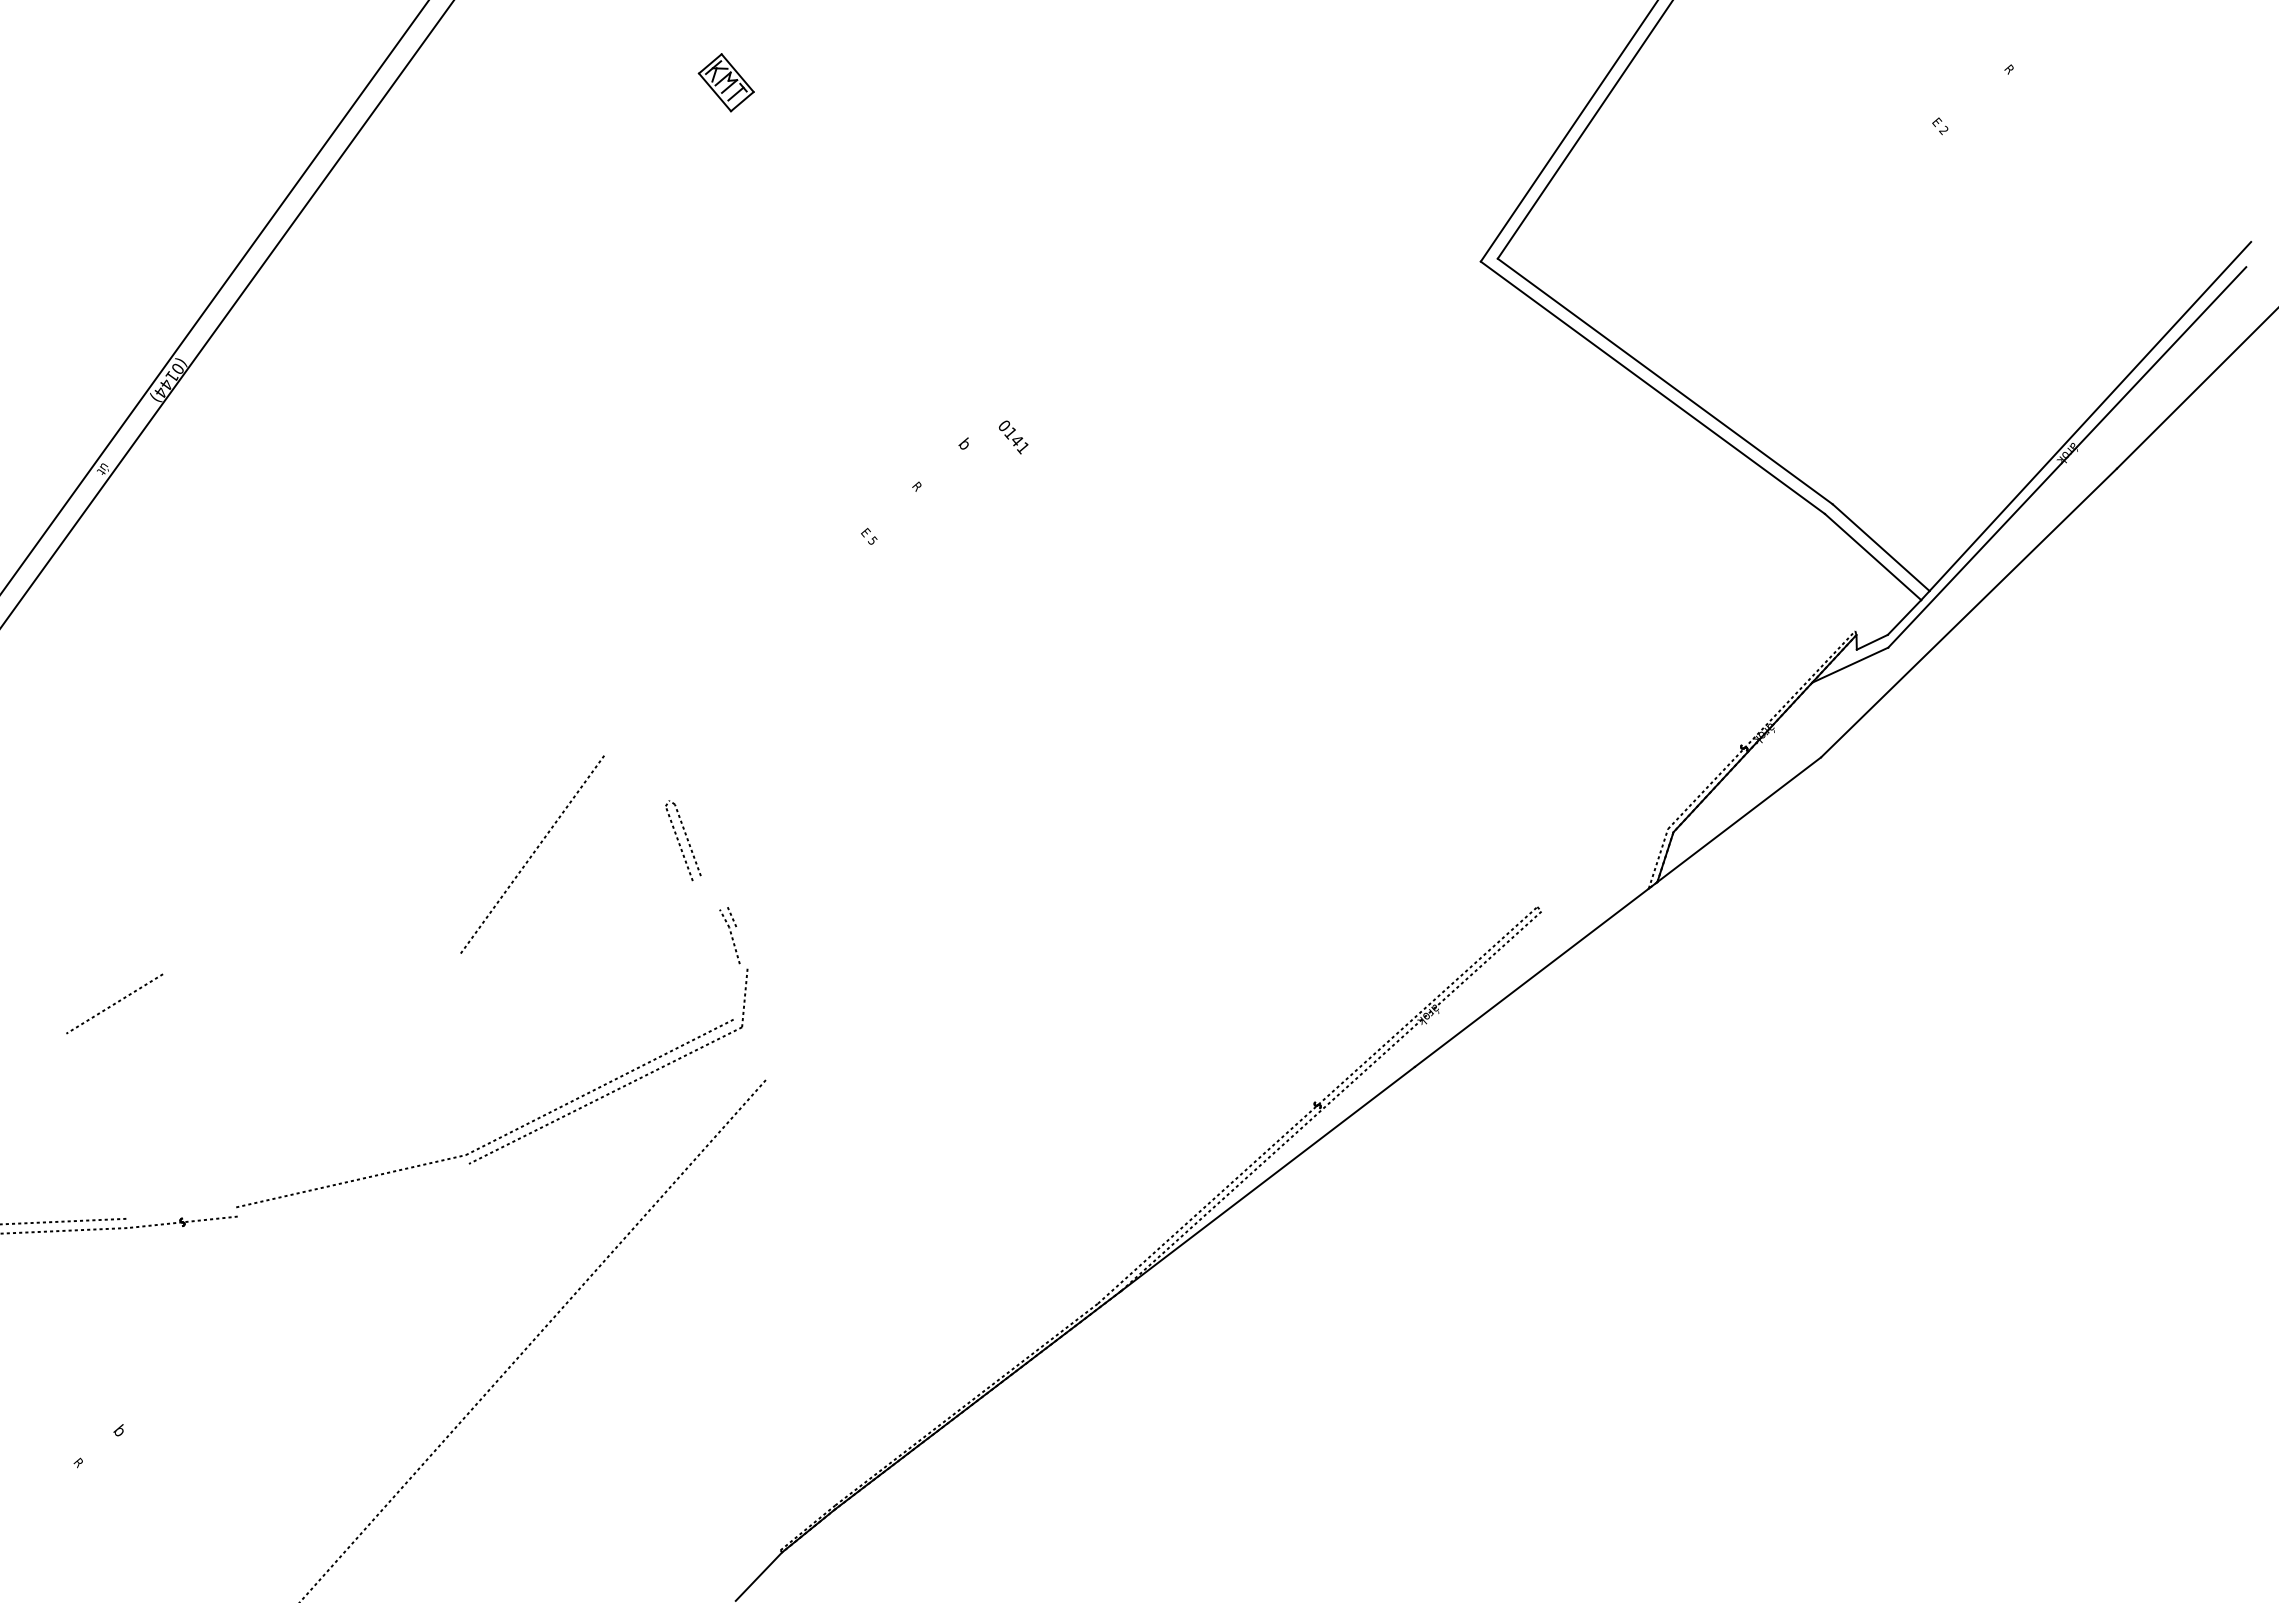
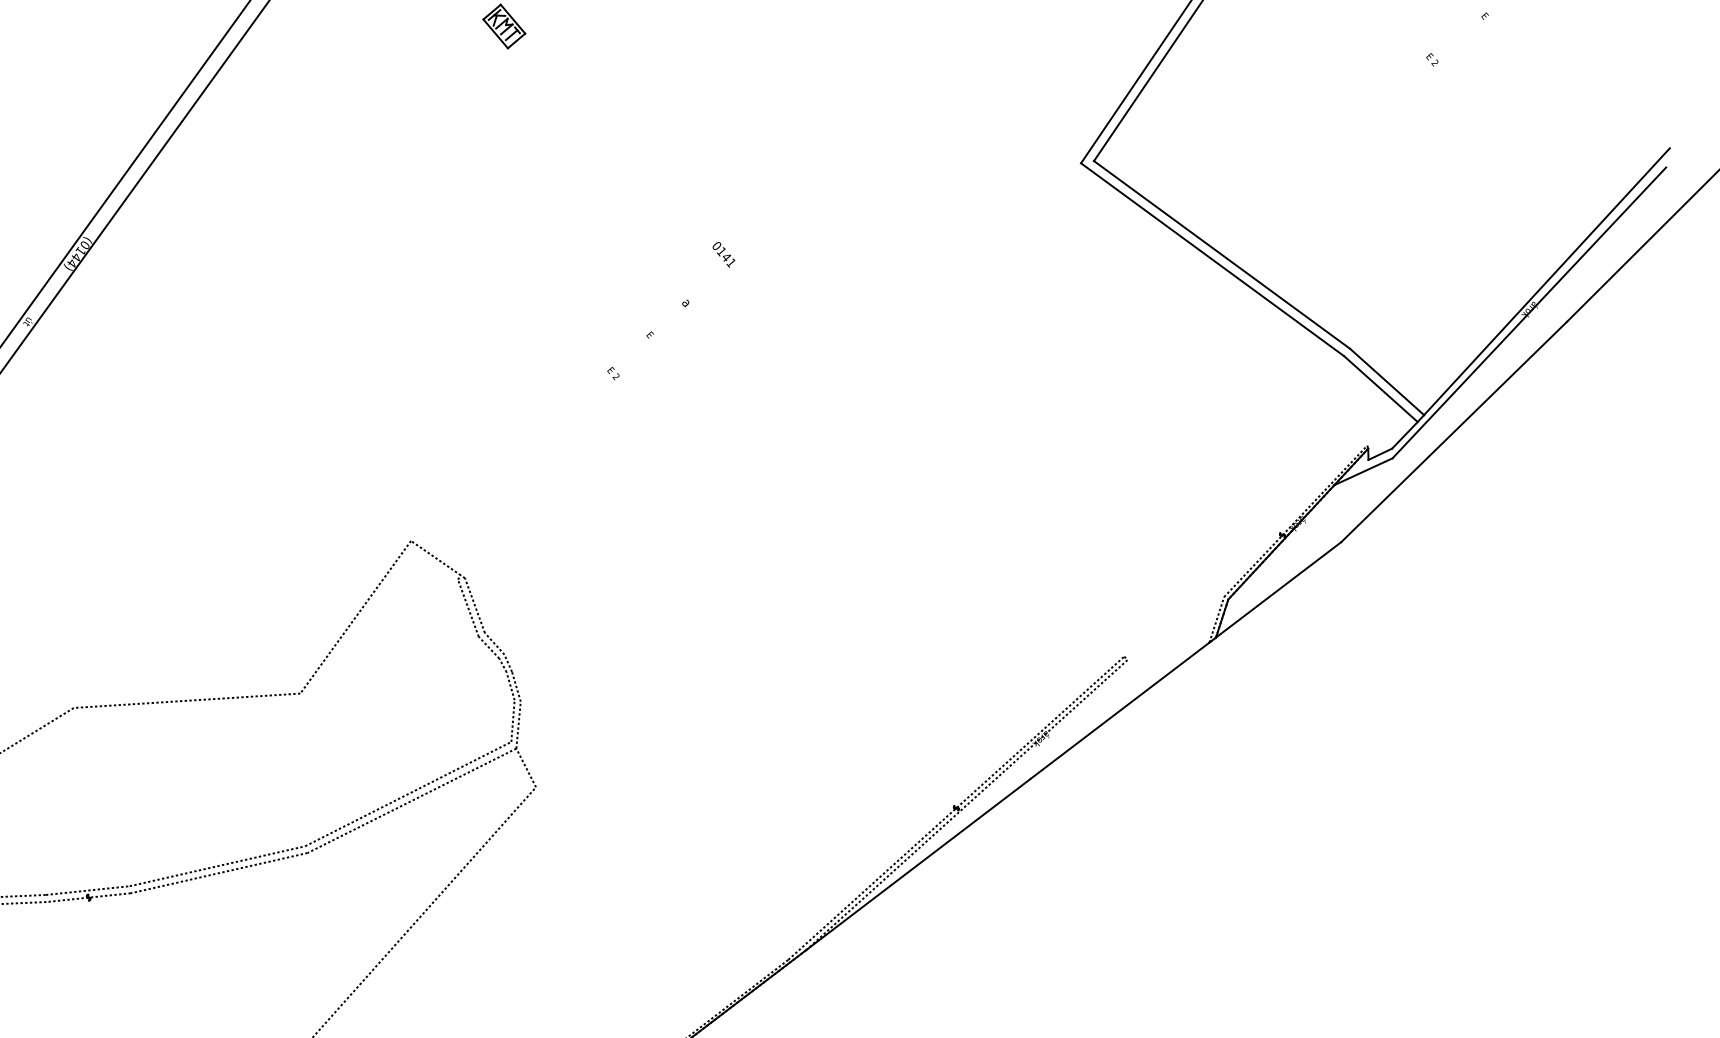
text: (2009, 70) -> (1485, 17), R -> E
text: (1013, 437) -> (723, 254), moved
text: (963, 443) -> (685, 302), b -> a
text: (917, 487) -> (650, 335), R -> E
text: (872, 540) -> (616, 376), 5 -> 2
line: (636, 777) -> (435, 557), added
line: (713, 890) -> (494, 643), added
line: (705, 895) -> (488, 647), added
line: (741, 946) -> (515, 686), added
line: (311, 964) -> (187, 700), added
line: (737, 991) -> (512, 721), added
line: (754, 1052) -> (525, 767), added
line: (353, 1189) -> (219, 872), added
line: (181, 1212) -> (87, 890), added

